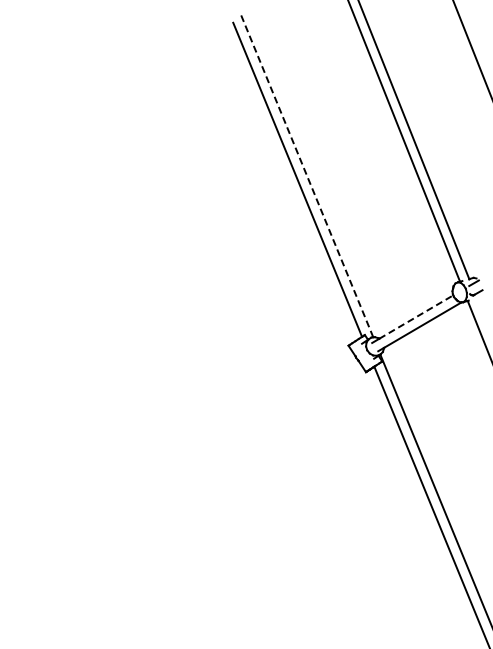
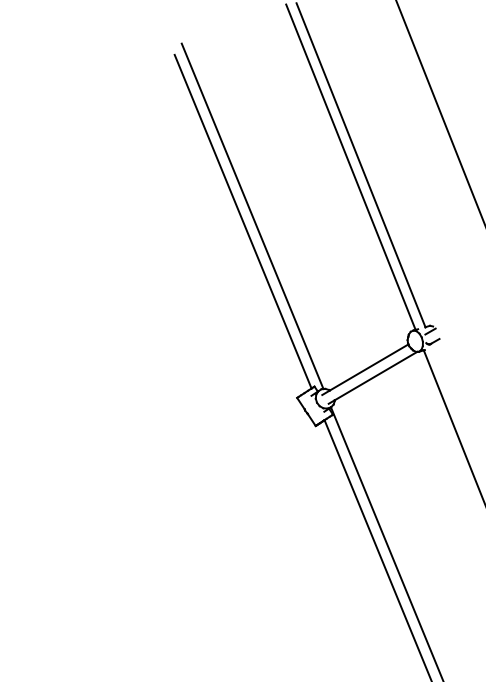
line: (306, 174) -> (252, 216), dashed -> solid
line: (416, 317) -> (369, 367), dashed -> solid

